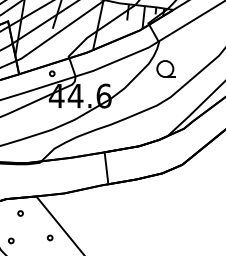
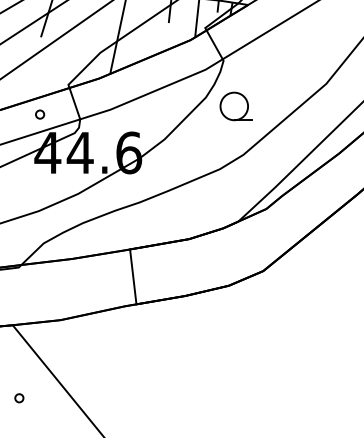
part: (50, 237) -> (19, 397), moved

